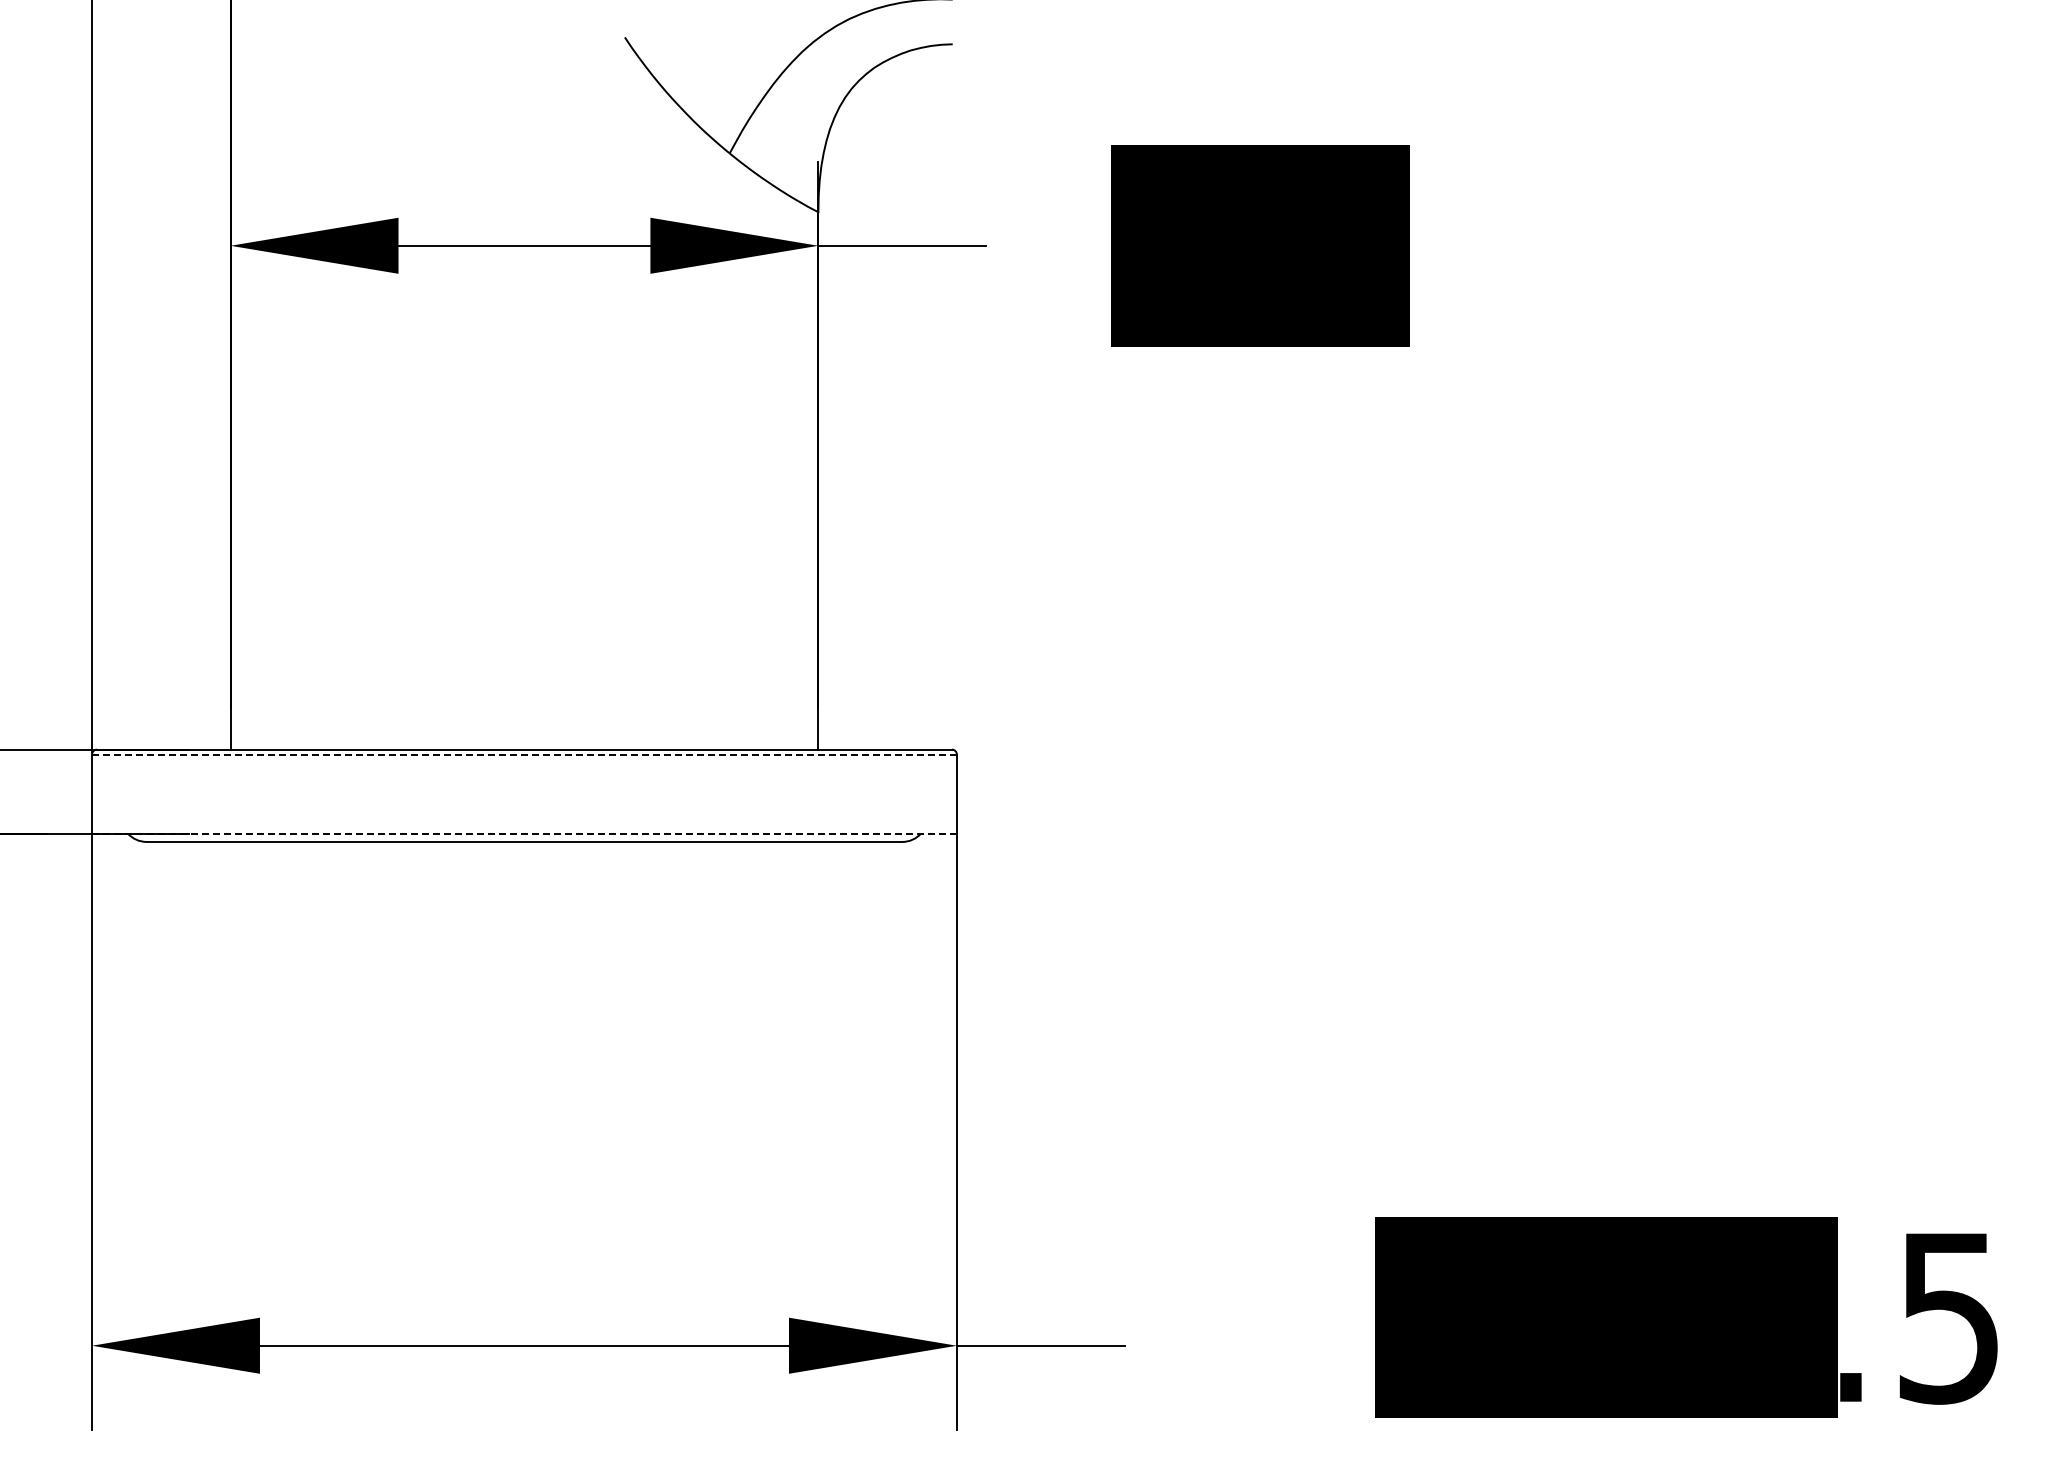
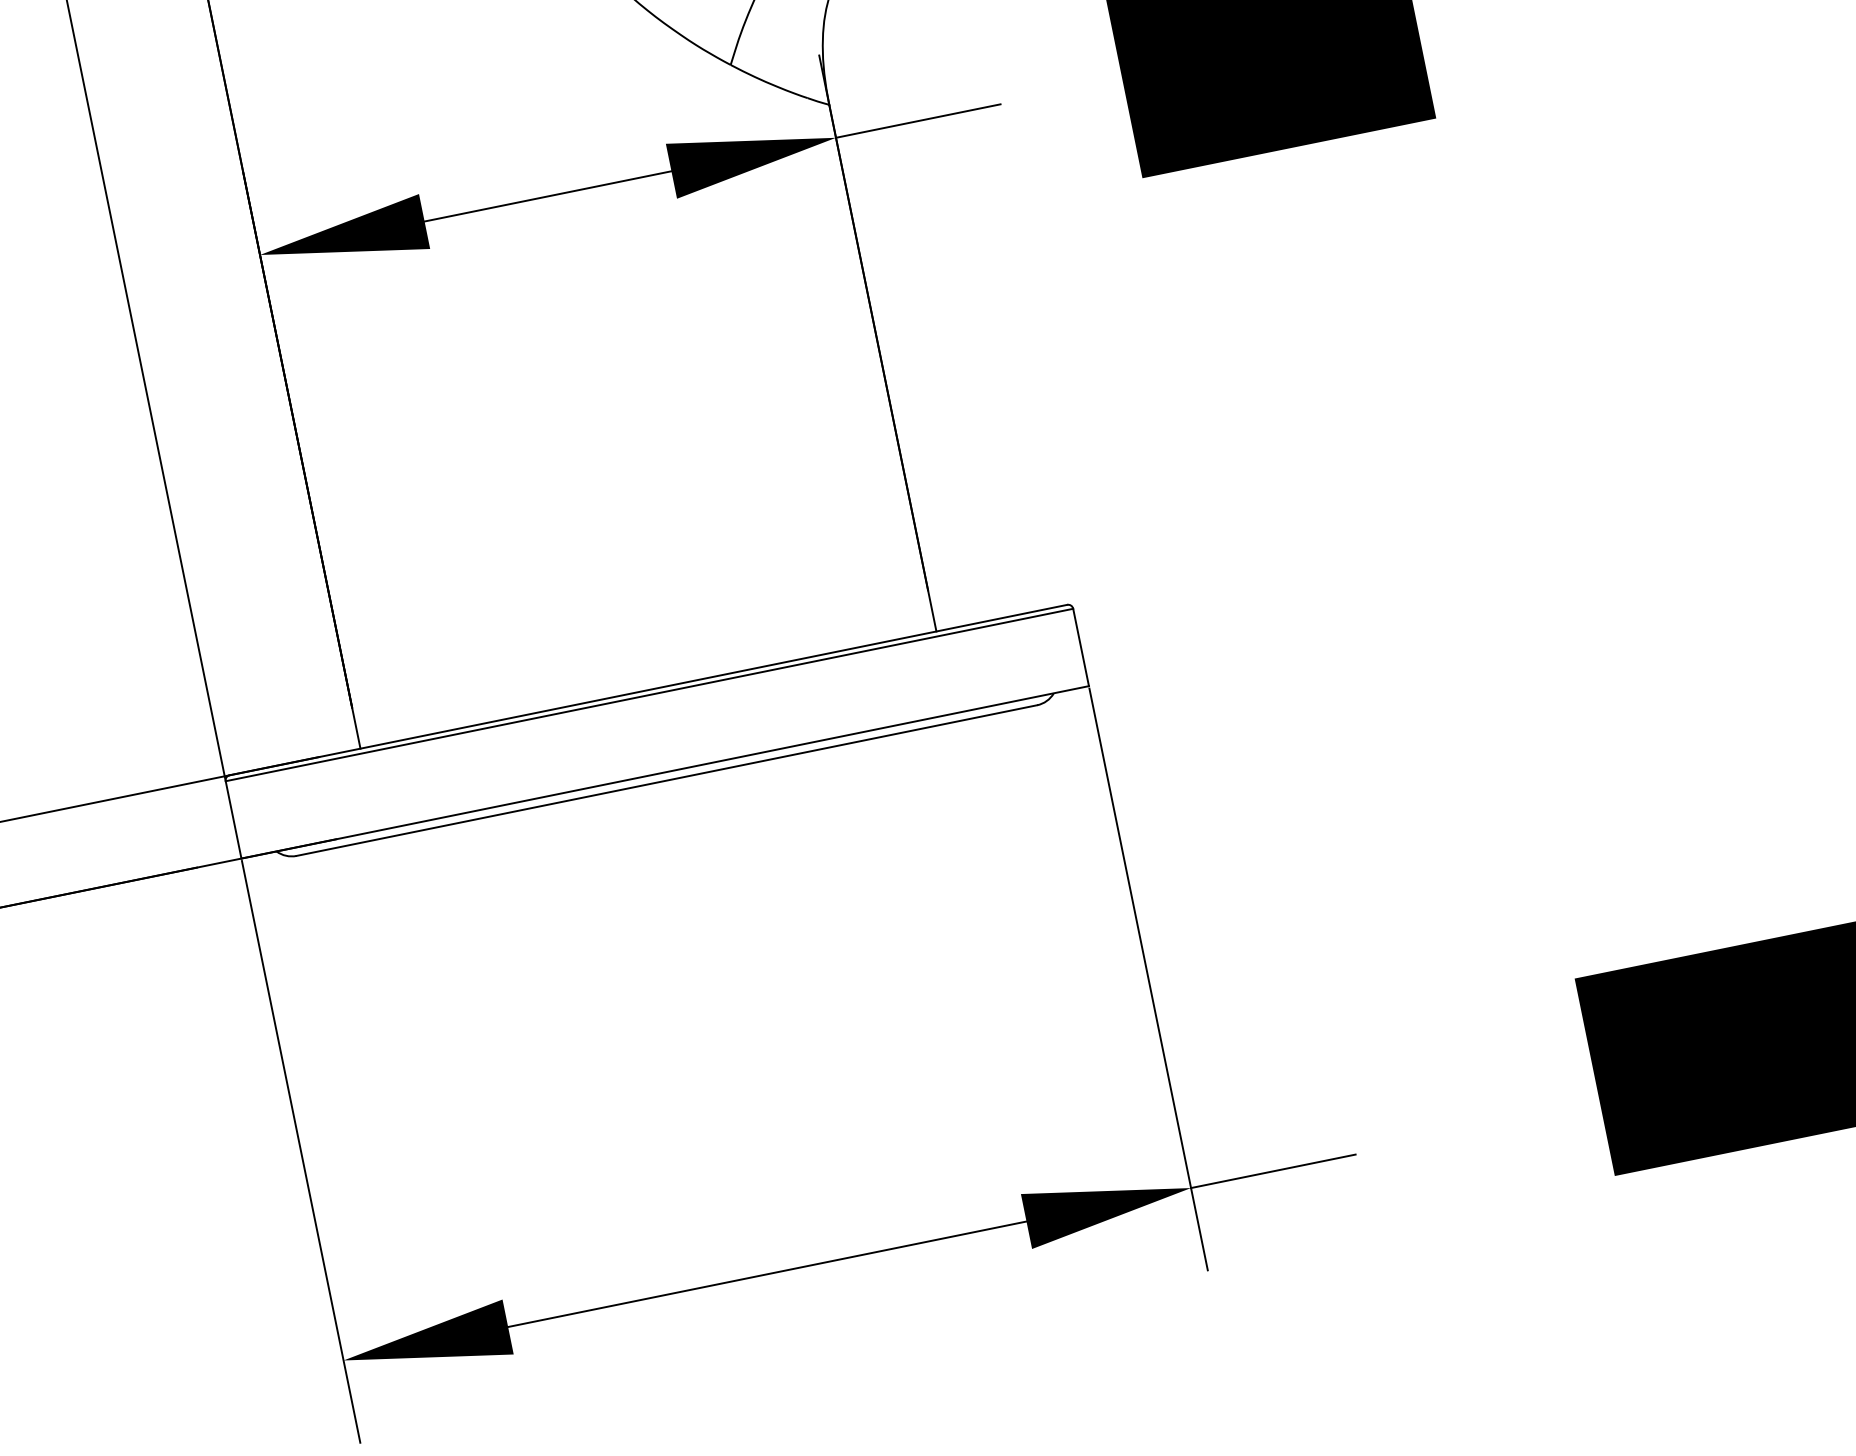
line: (523, 754) -> (648, 695), dashed -> solid
line: (524, 833) -> (665, 772), dashed -> solid

